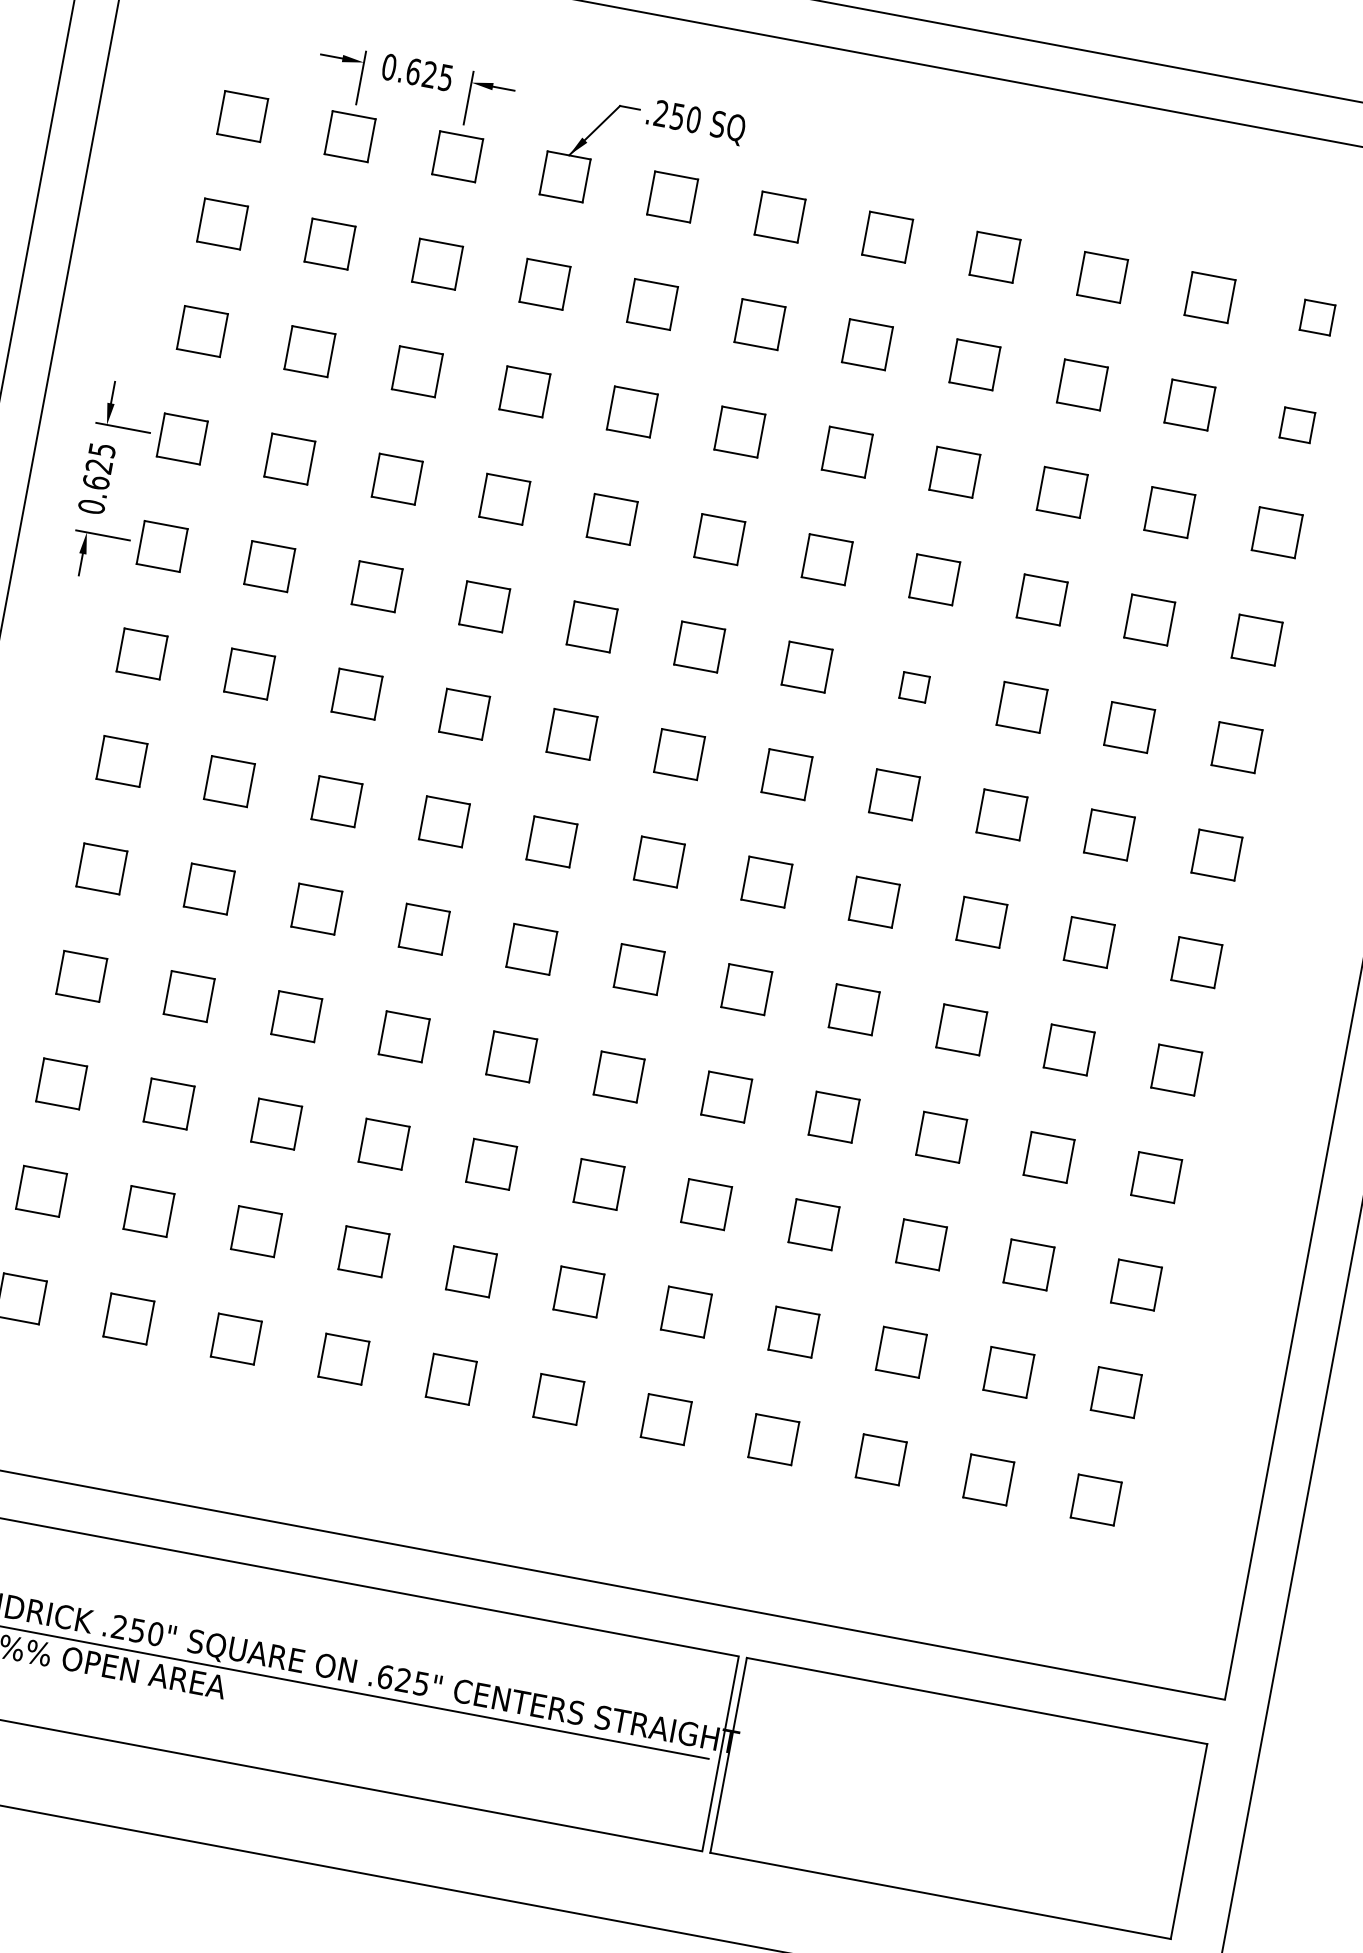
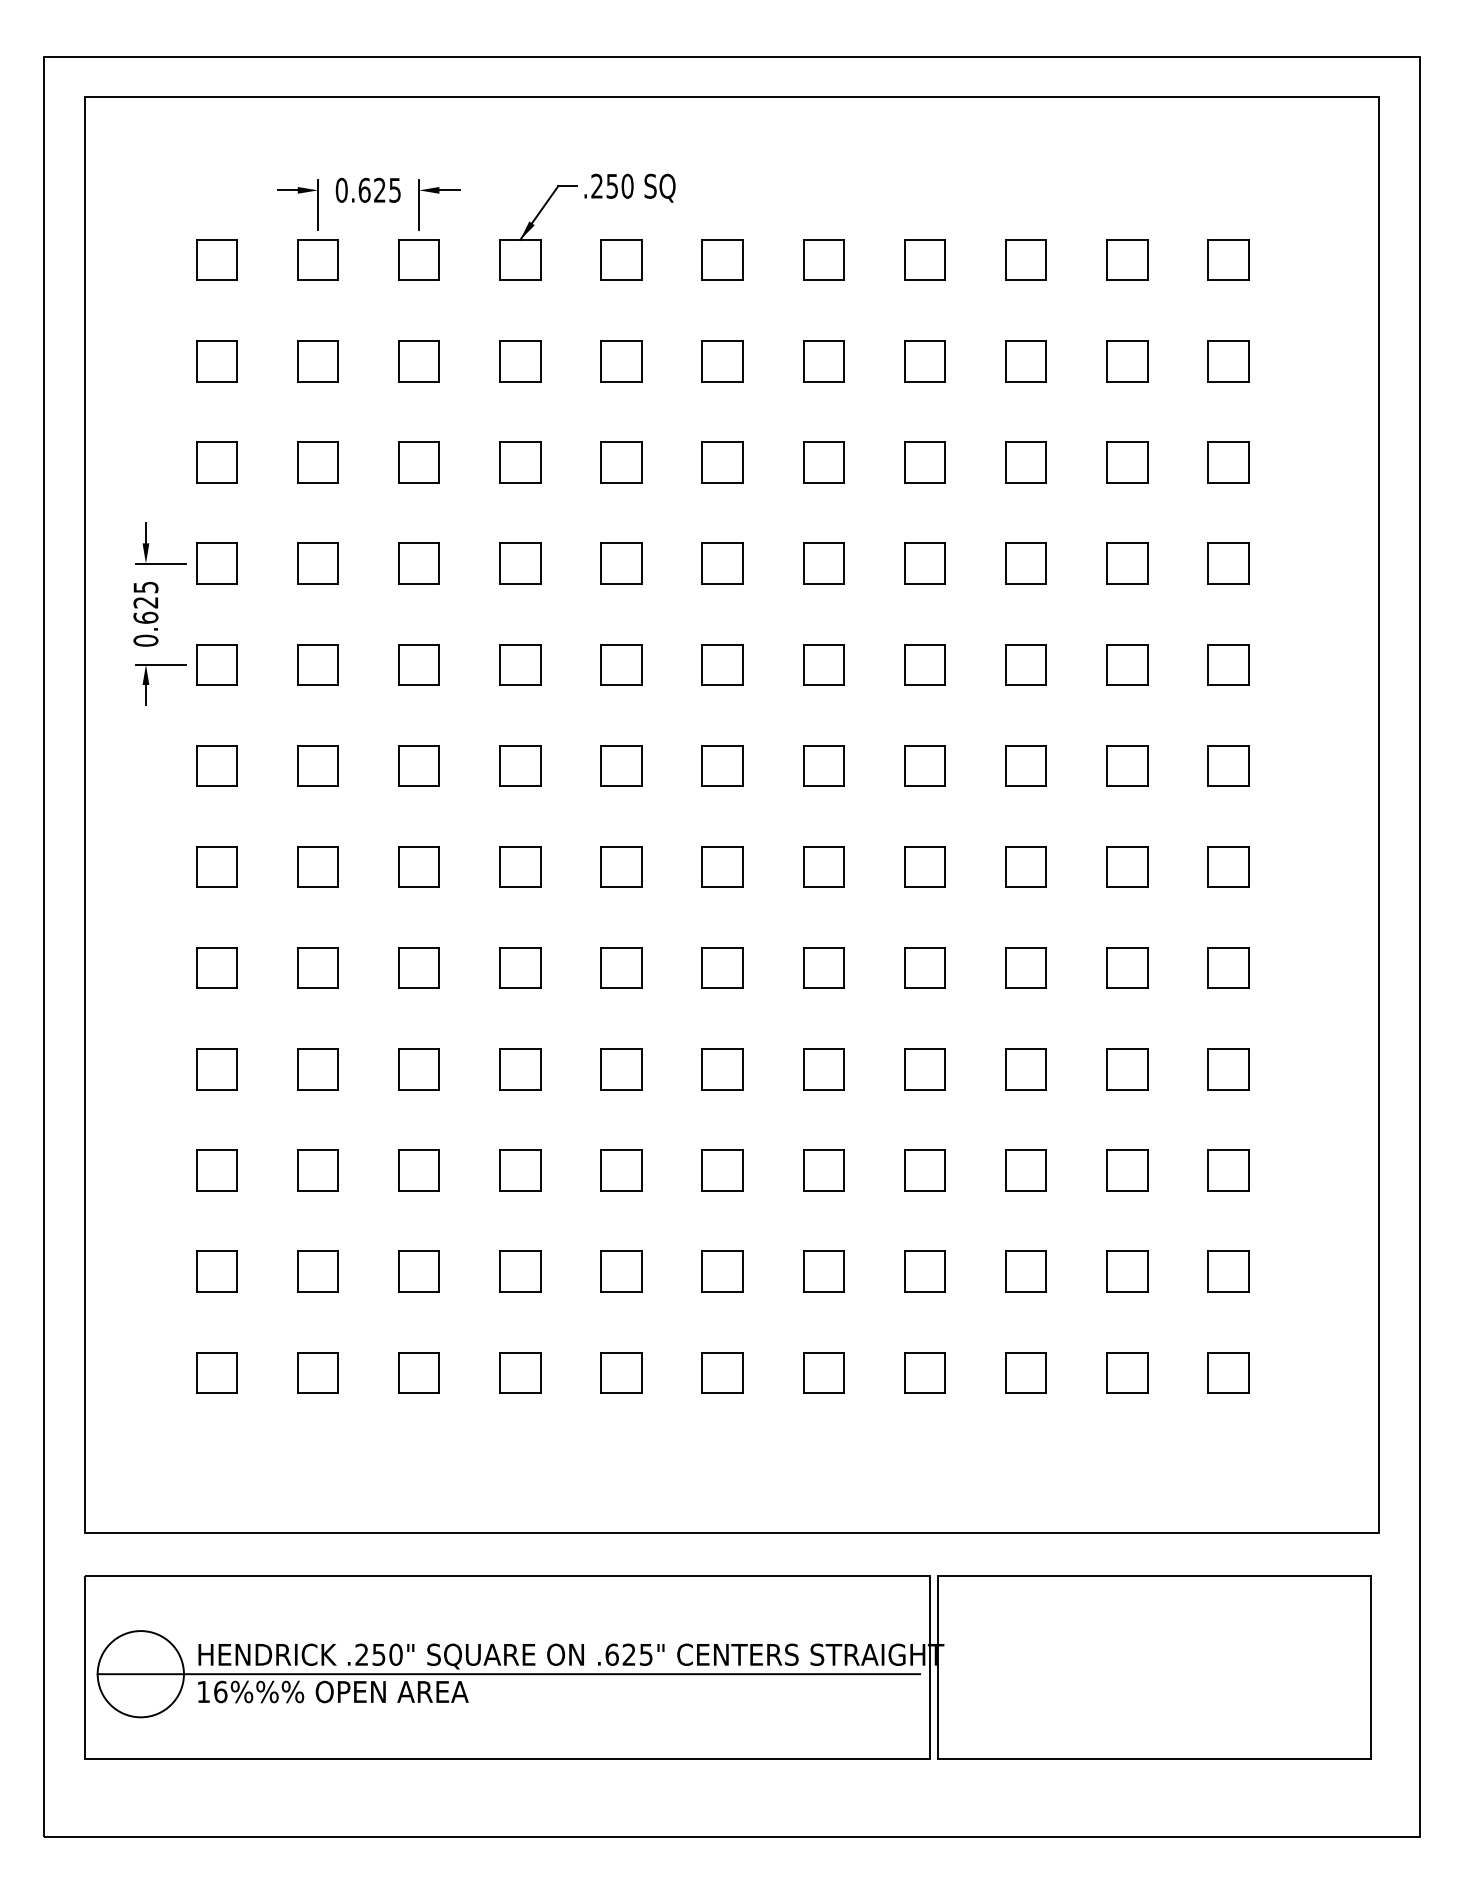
part: (1317, 317) -> (1228, 259), size x1.43
part: (1297, 425) -> (1228, 361), size x1.43
part: (914, 686) -> (924, 664), size x1.67

